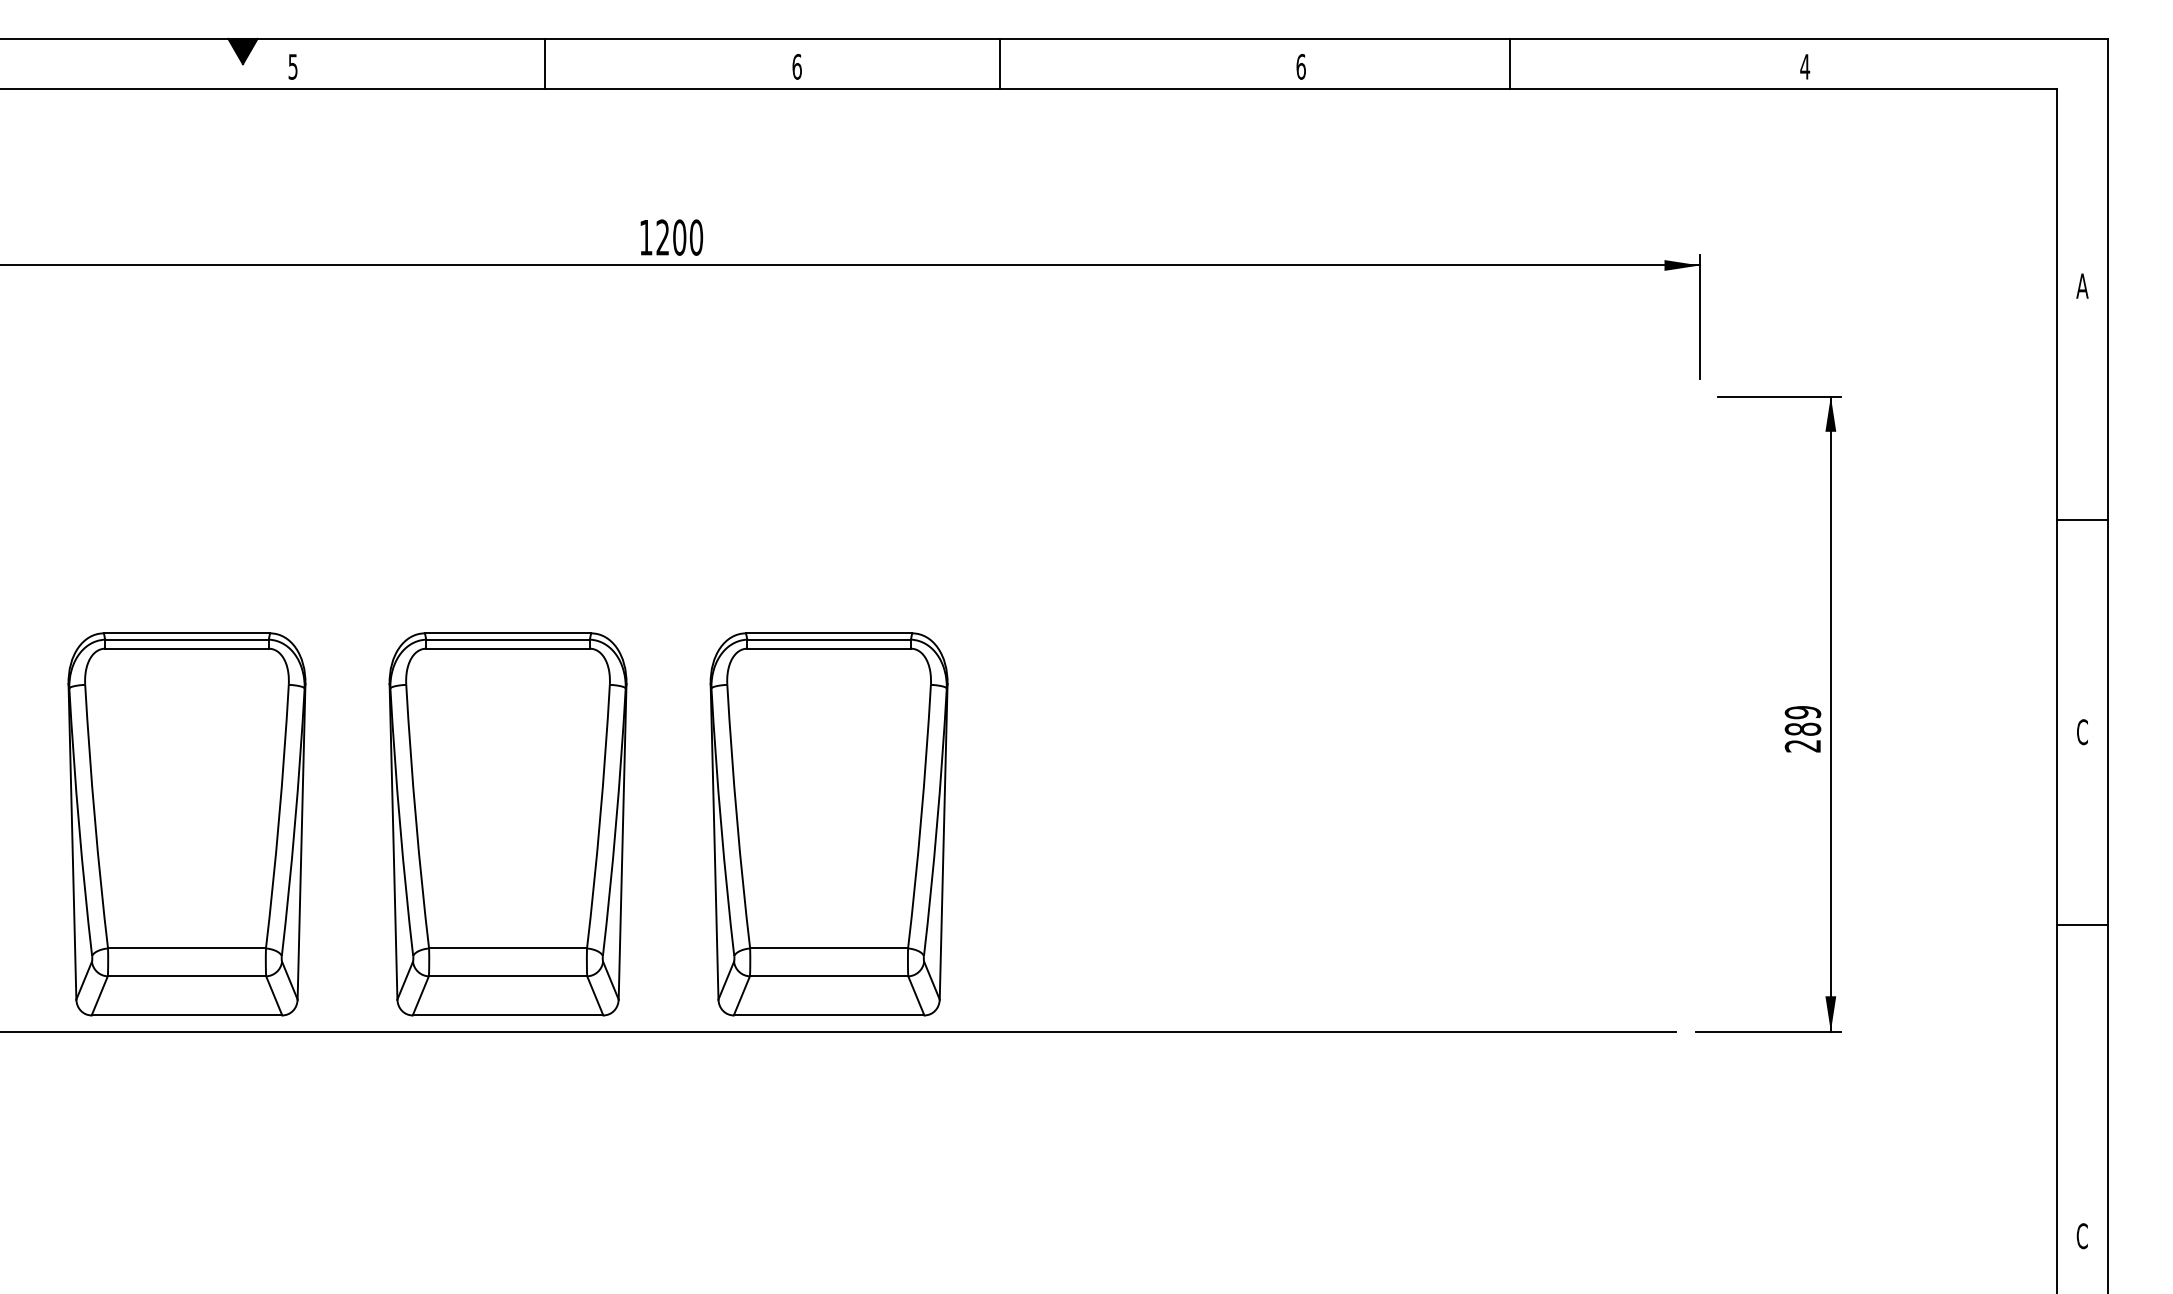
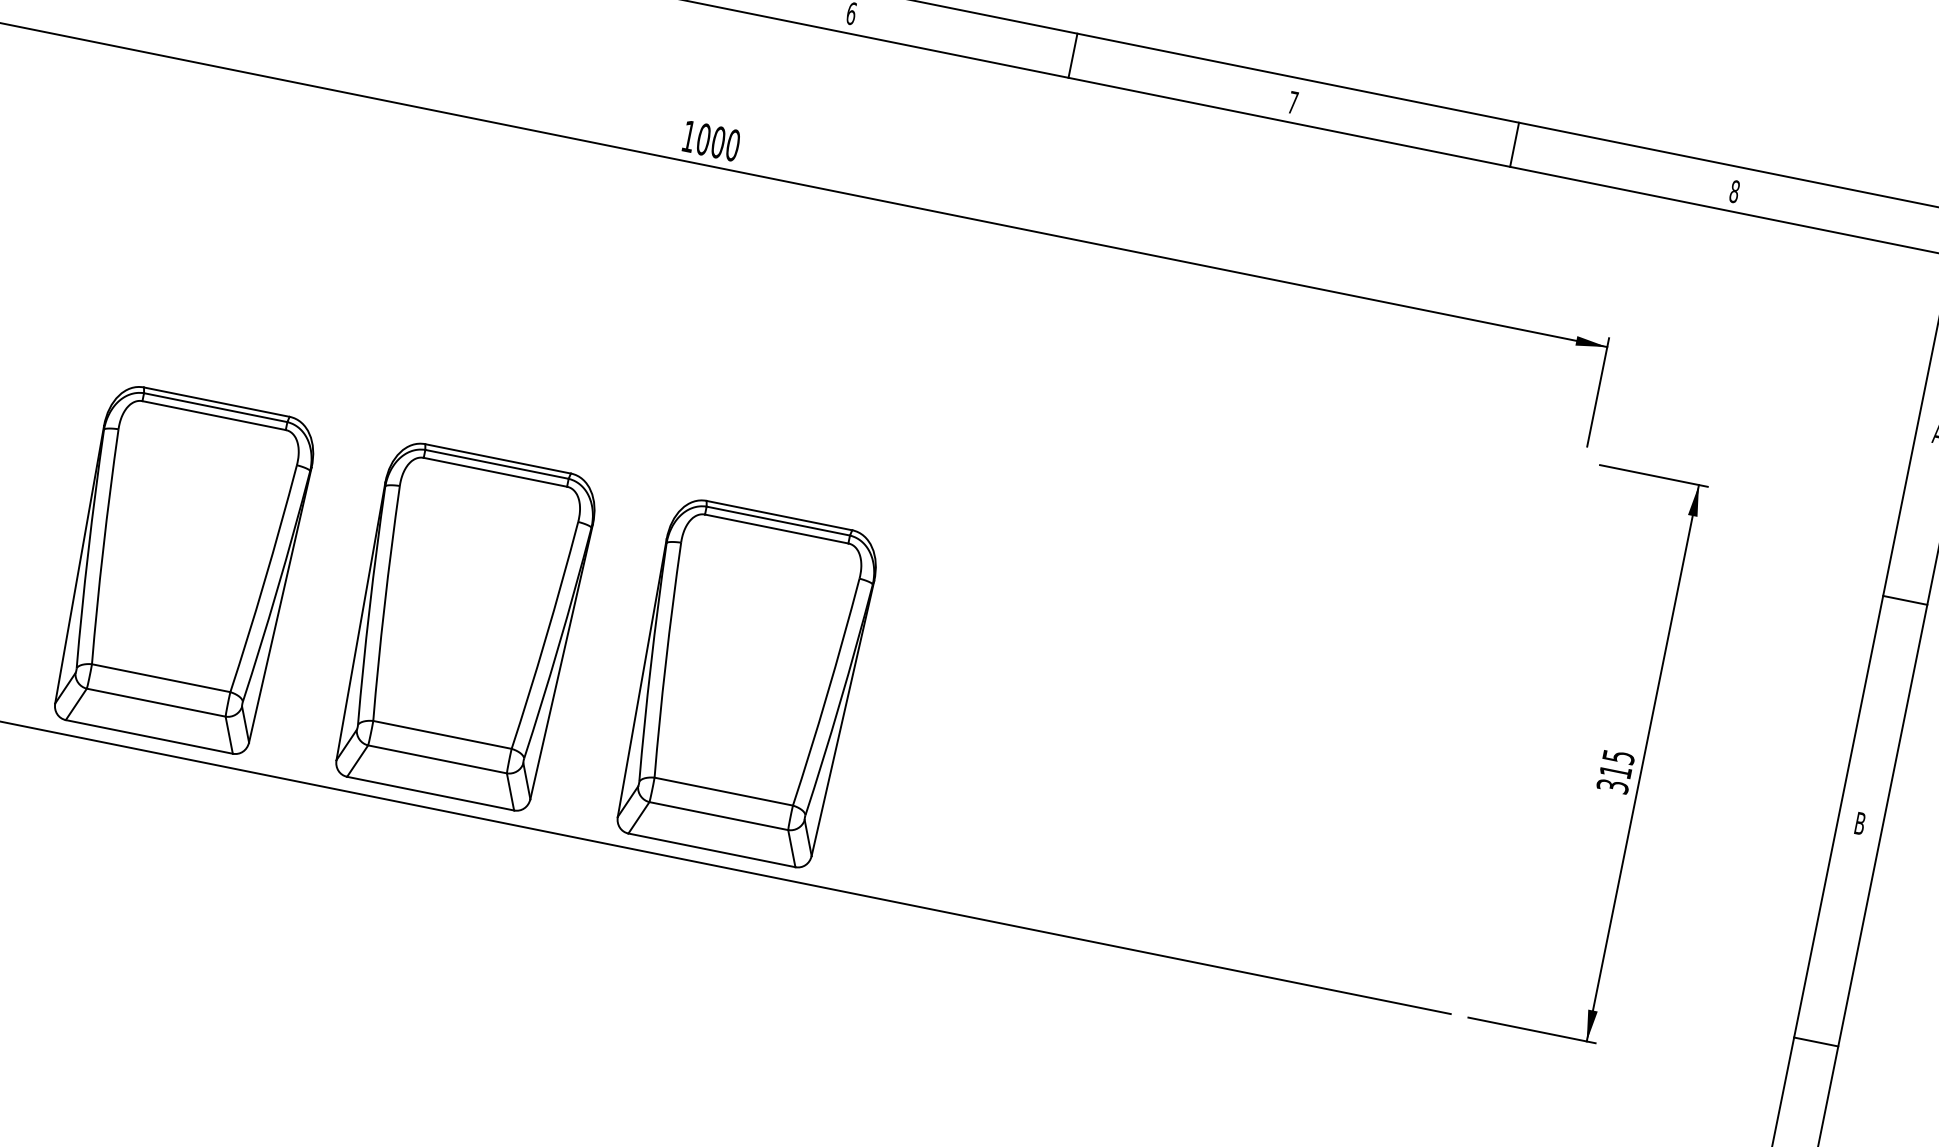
line: (1000, 63) -> (1073, 55), moved
line: (1510, 63) -> (1514, 144), moved
text: (1300, 66) -> (1292, 102), 6 -> 7
text: (1805, 66) -> (1735, 191), 4 -> 8
text: (662, 237) -> (703, 139), 1200 -> 1000
line: (2082, 520) -> (1905, 600), moved
text: (1802, 729) -> (1615, 771), 289 -> 315
text: (2082, 732) -> (1860, 823), C -> B
line: (2082, 925) -> (1816, 1042), moved

